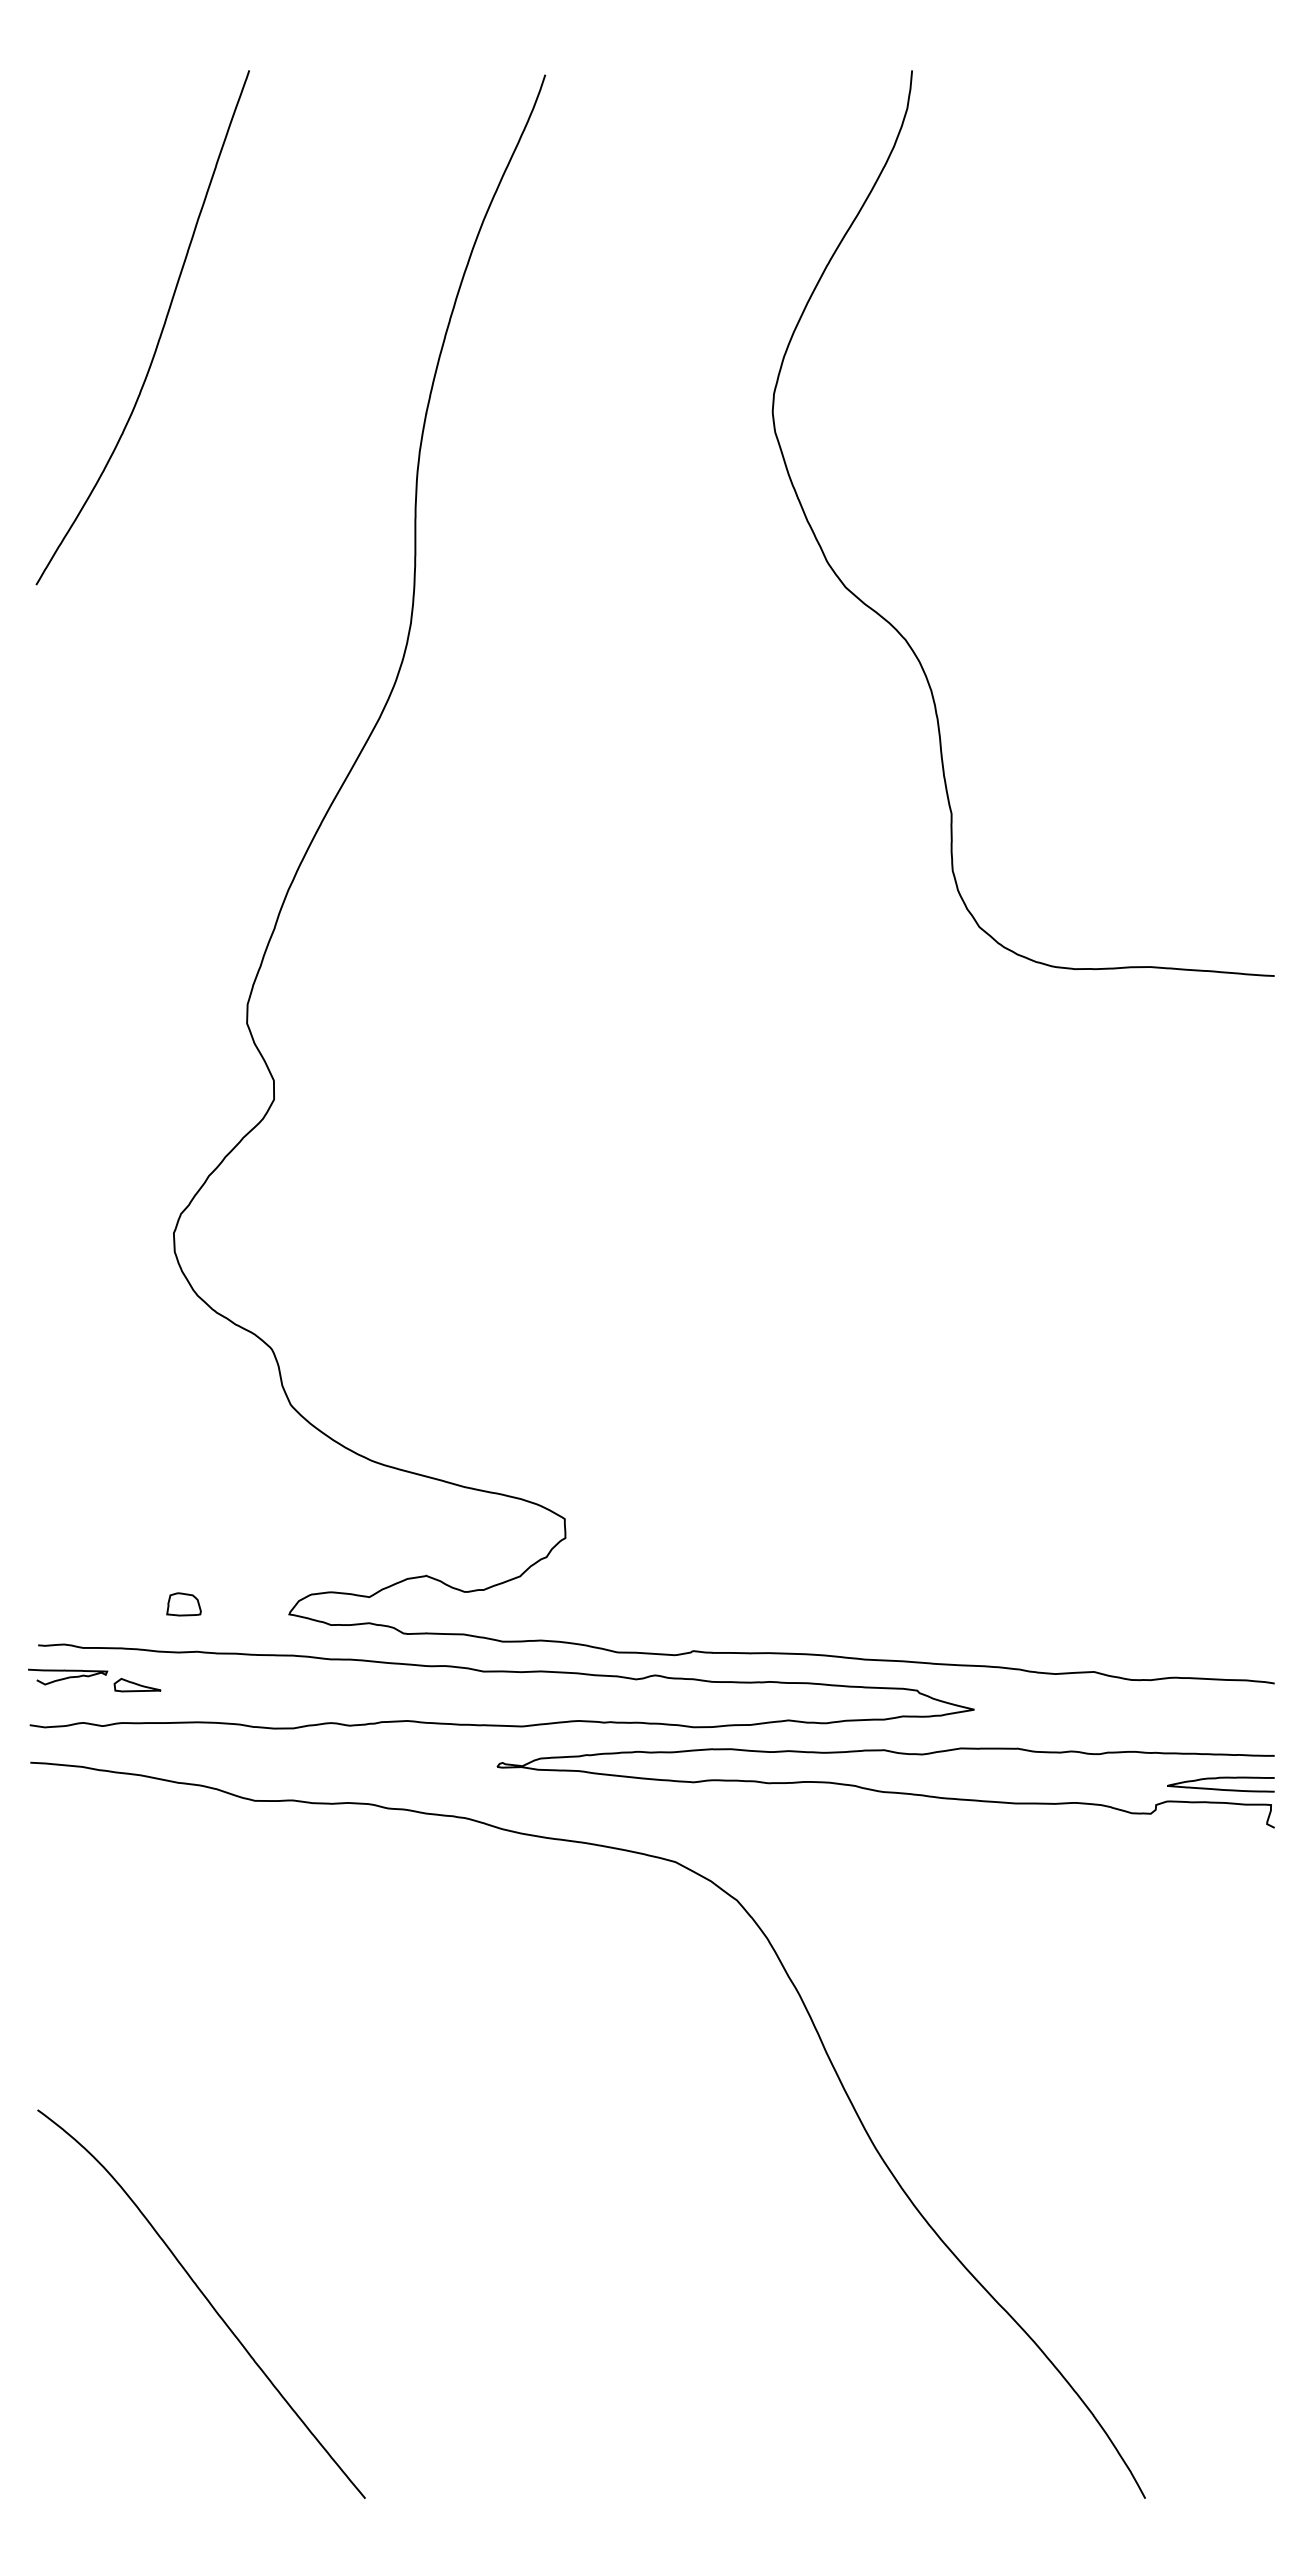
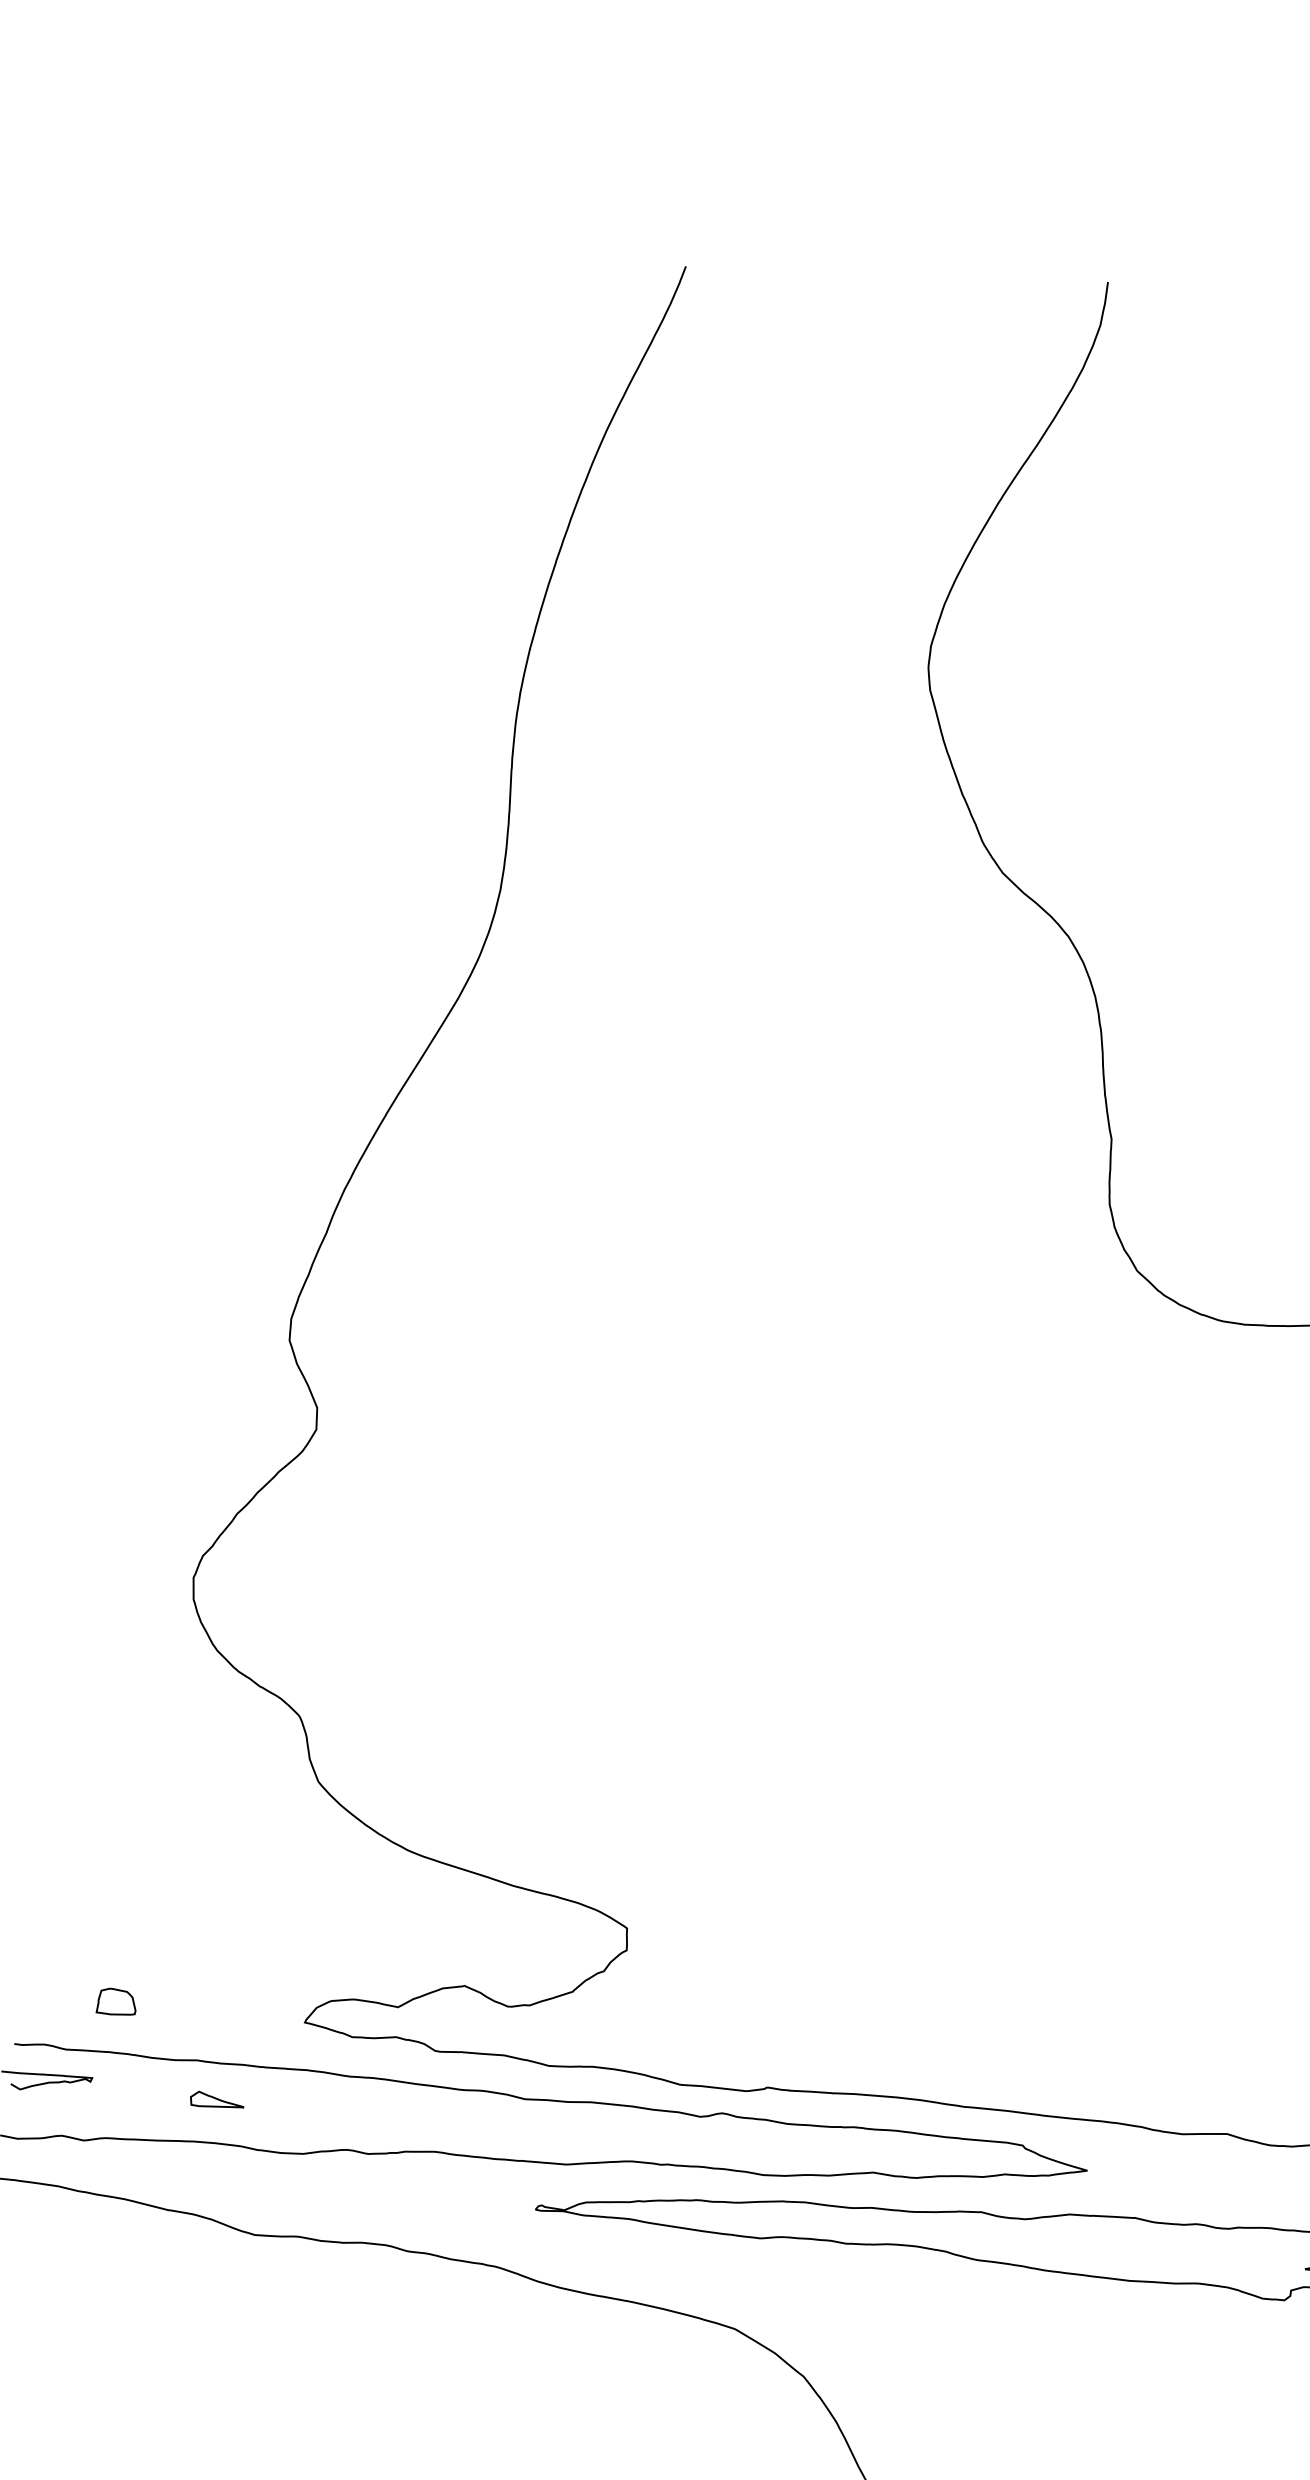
curve: (160, 332) -> (228, 541), removed
part: (183, 1604) -> (115, 2001), moved
part: (137, 1685) -> (217, 2100), moved

